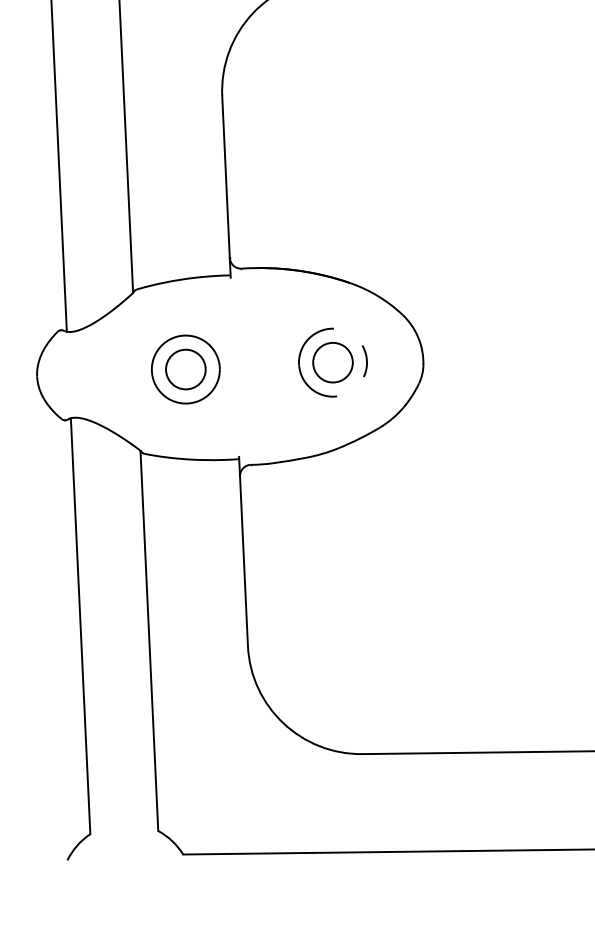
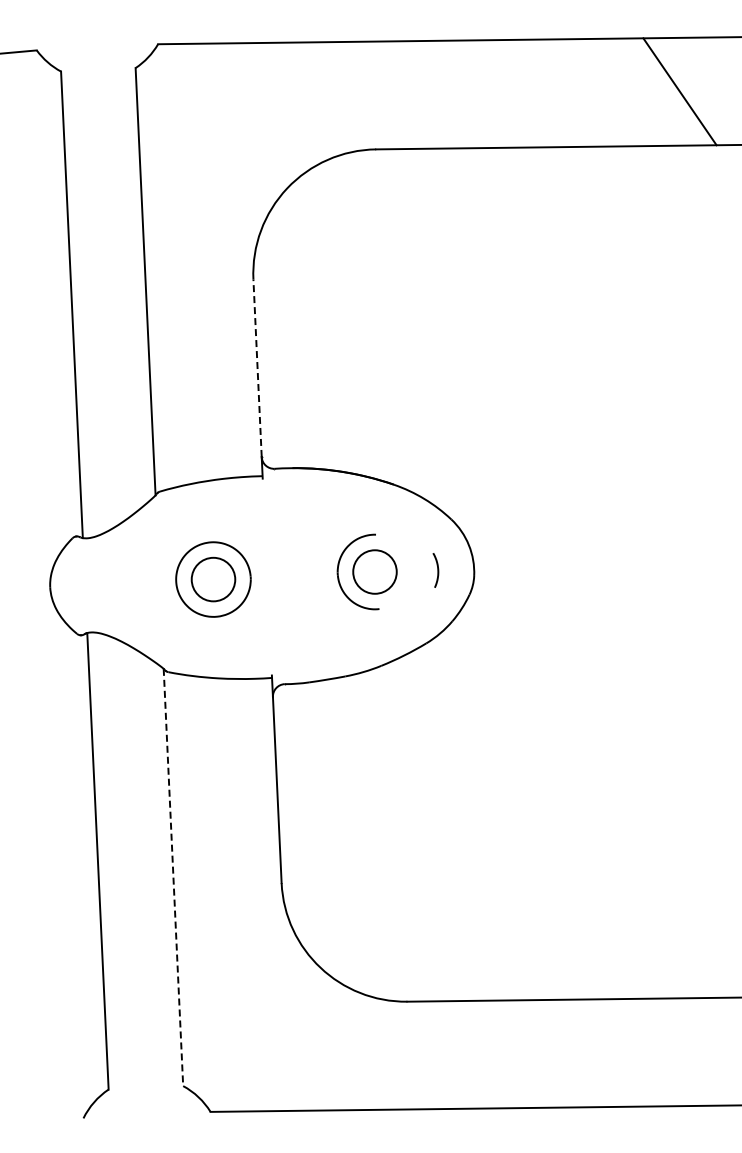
line: (225, 177) -> (257, 368), solid -> dashed
curve: (366, 361) -> (437, 570), moved
line: (149, 640) -> (173, 877), solid -> dashed

